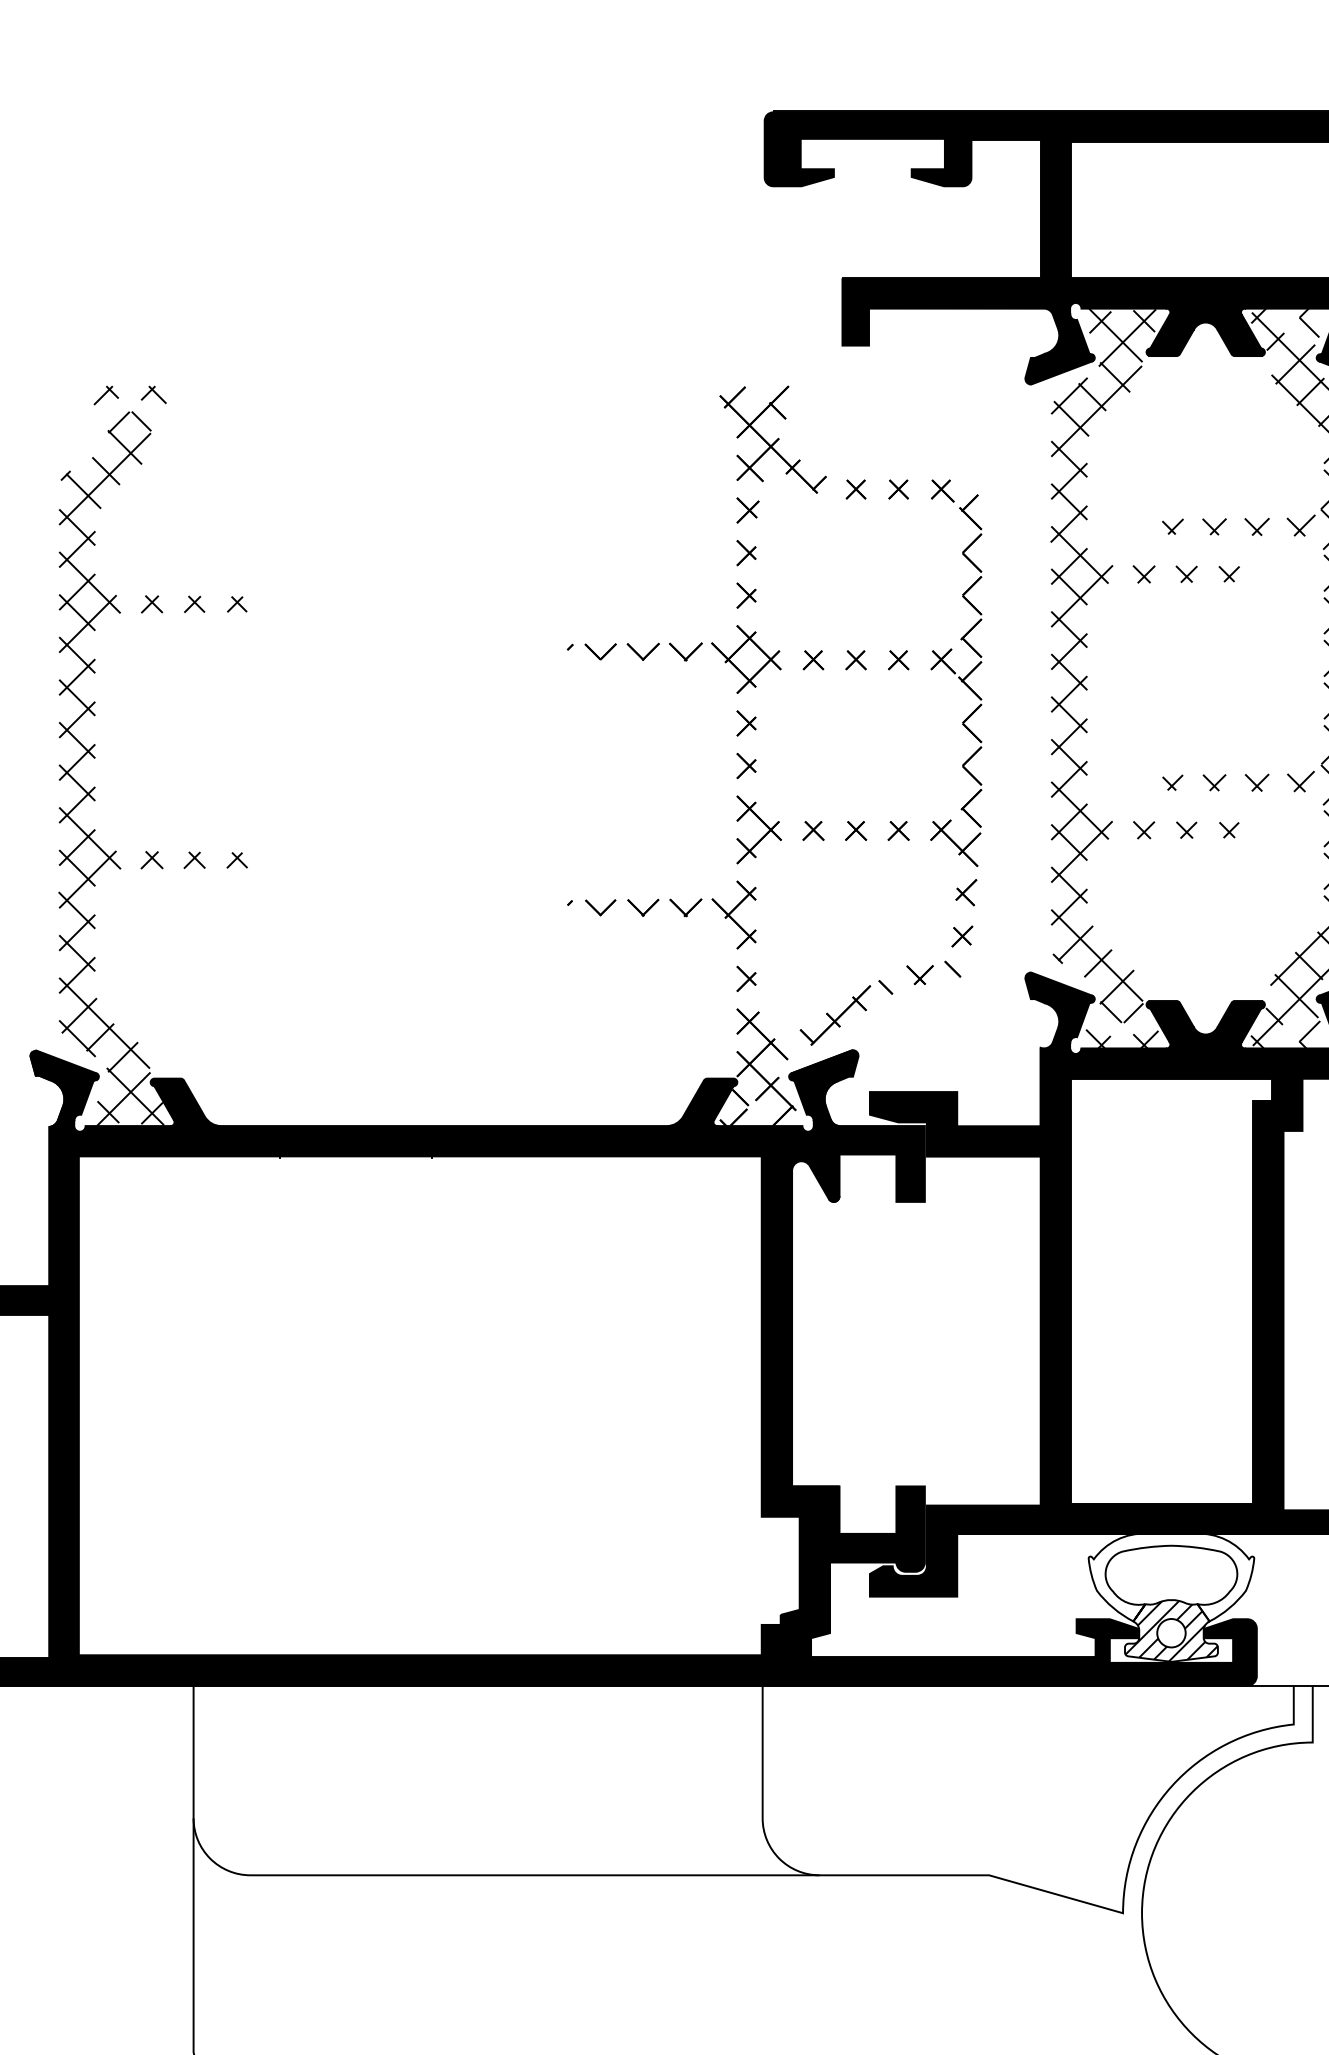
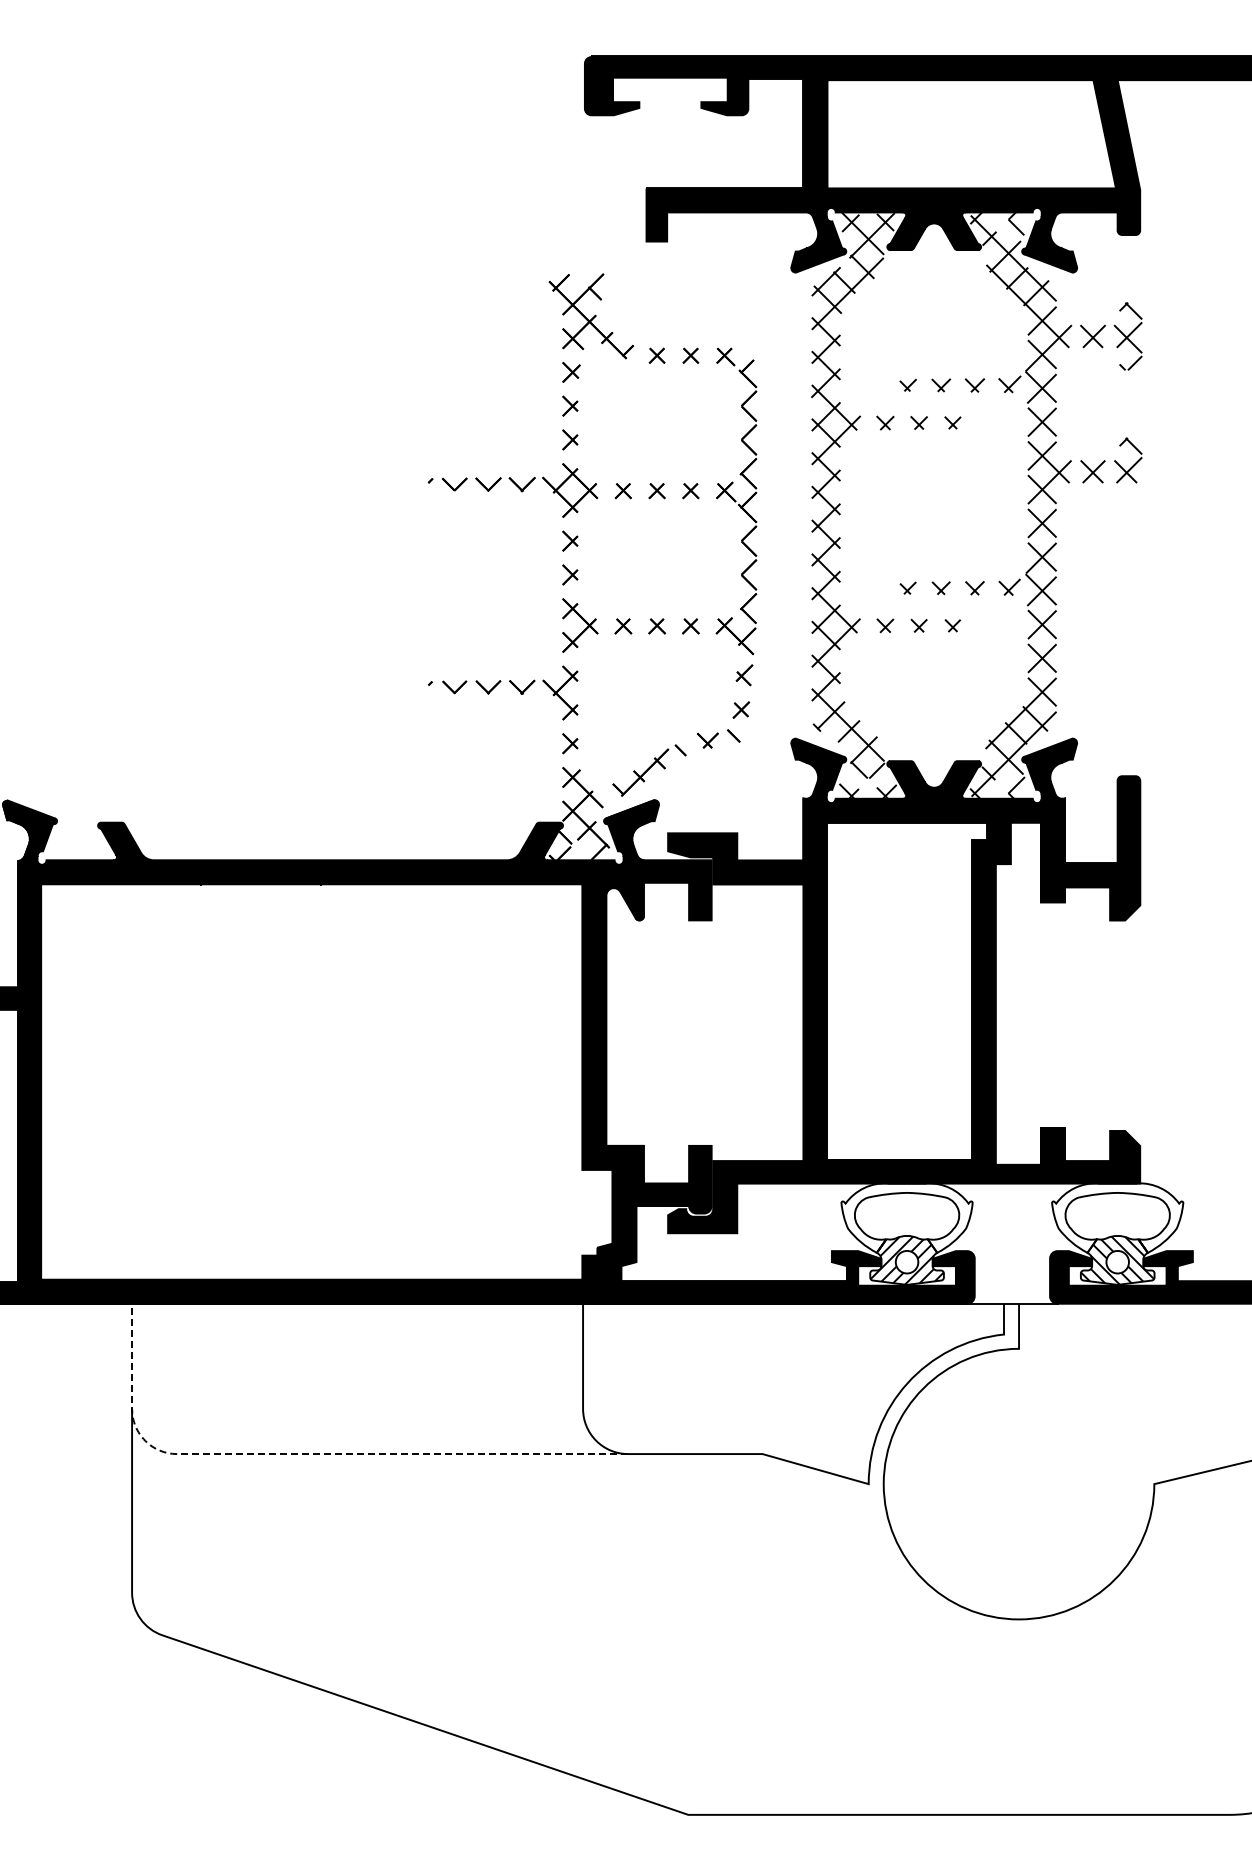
hatch: (152, 755) -> (99, 566), removed
line: (407, 1875) -> (301, 1454), solid -> dashed

